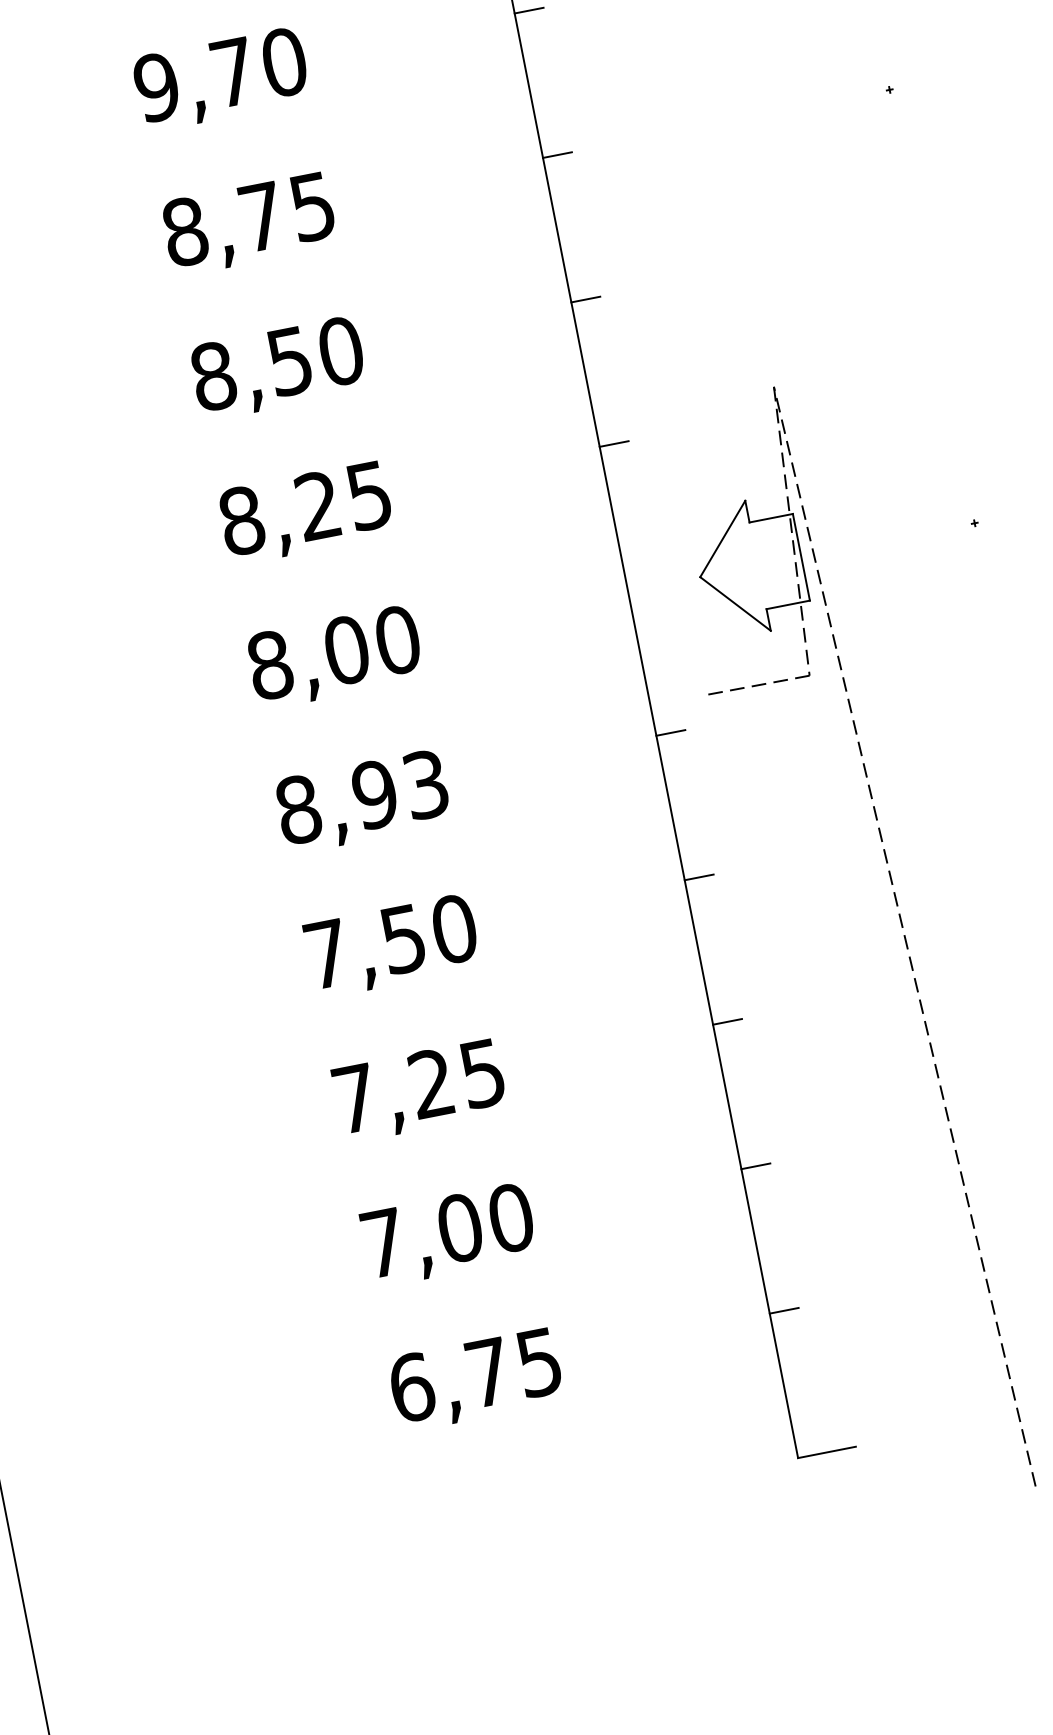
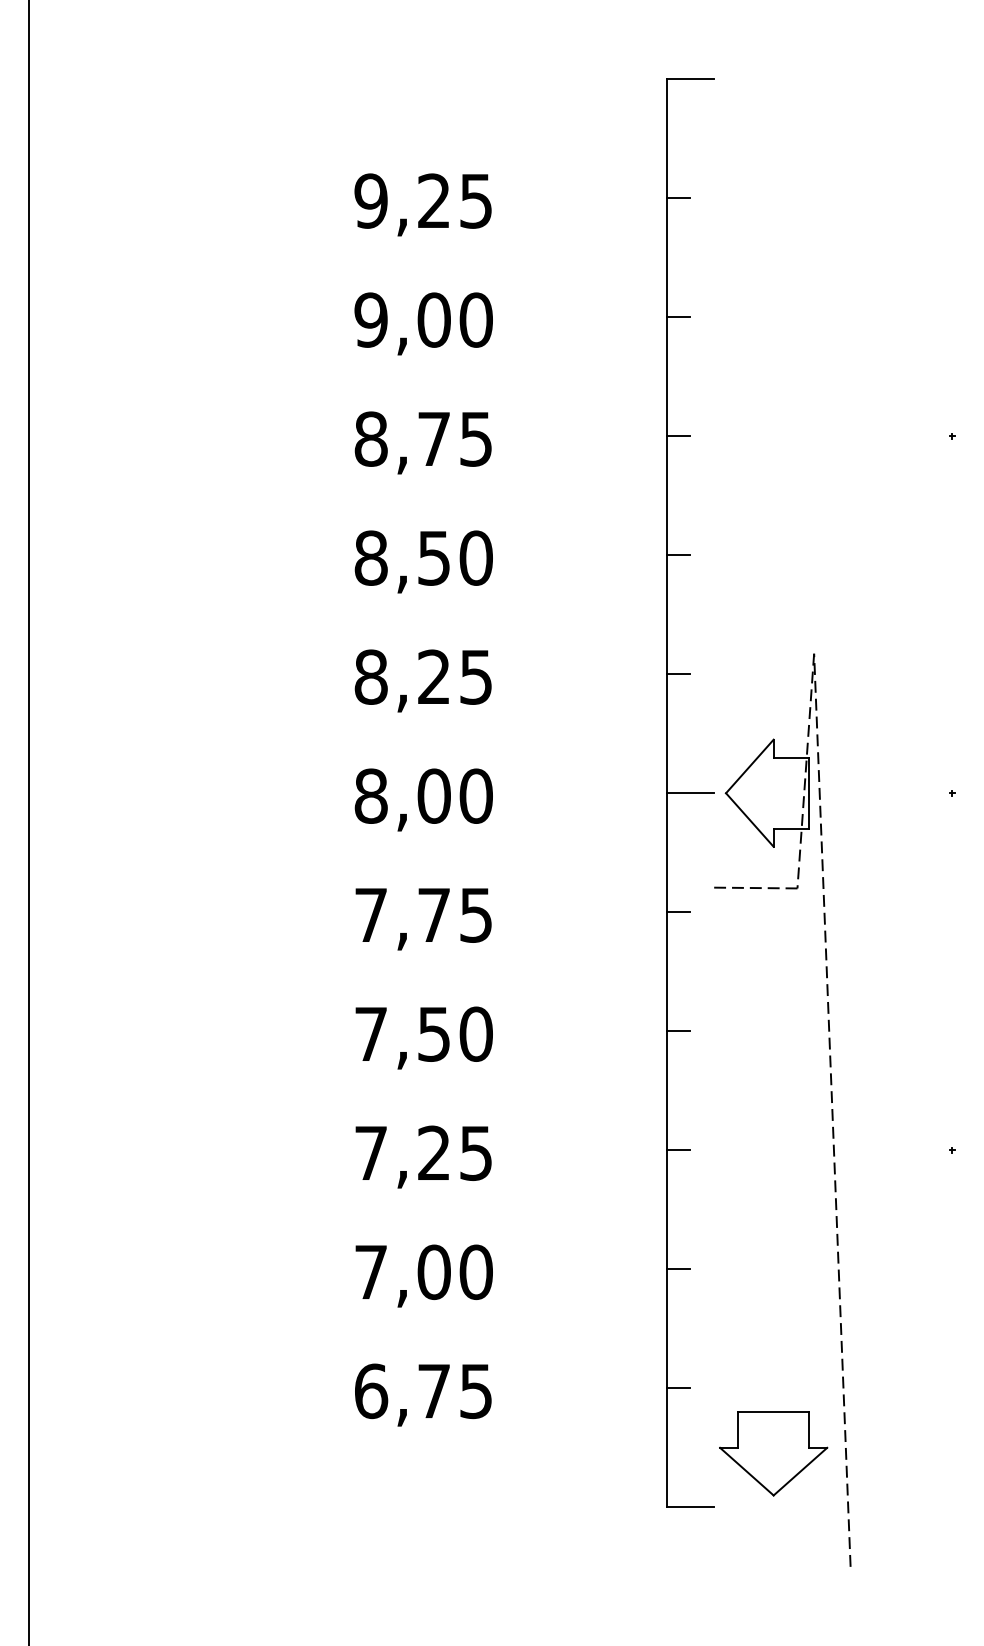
text: (232, 71) -> (433, 319), 9,70 -> 9,00
line: (657, 585) -> (690, 793), added
text: (361, 796) -> (423, 914), 8,93 -> 7,75
part: (915, 1367) -> (773, 1453), added

